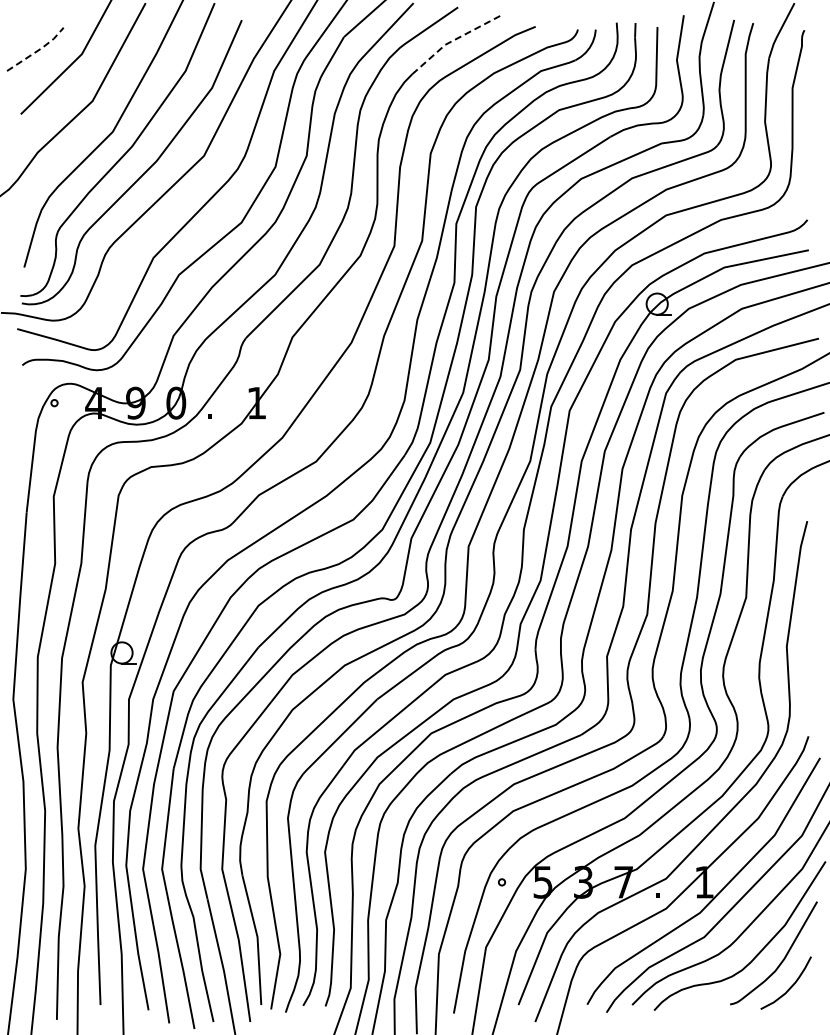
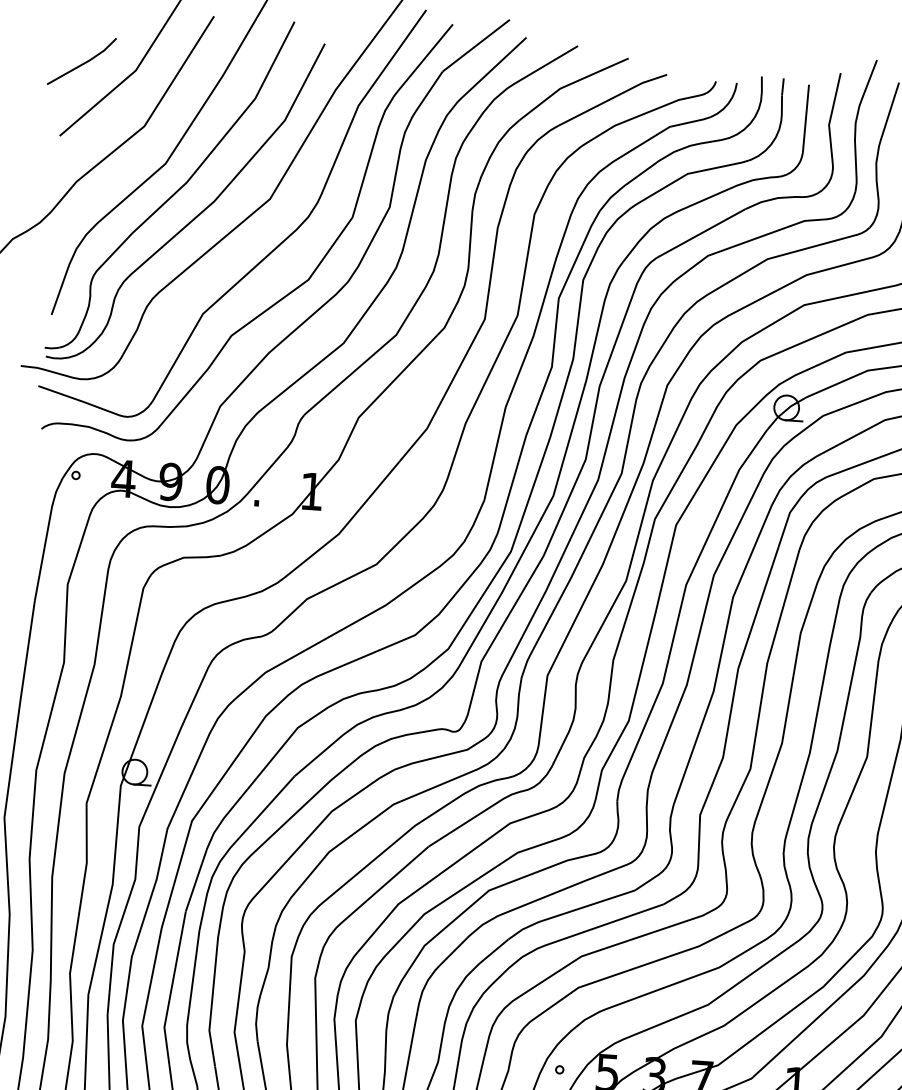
line: (453, 40) -> (570, 84), dashed -> solid
line: (38, 50) -> (85, 62), dashed -> solid

